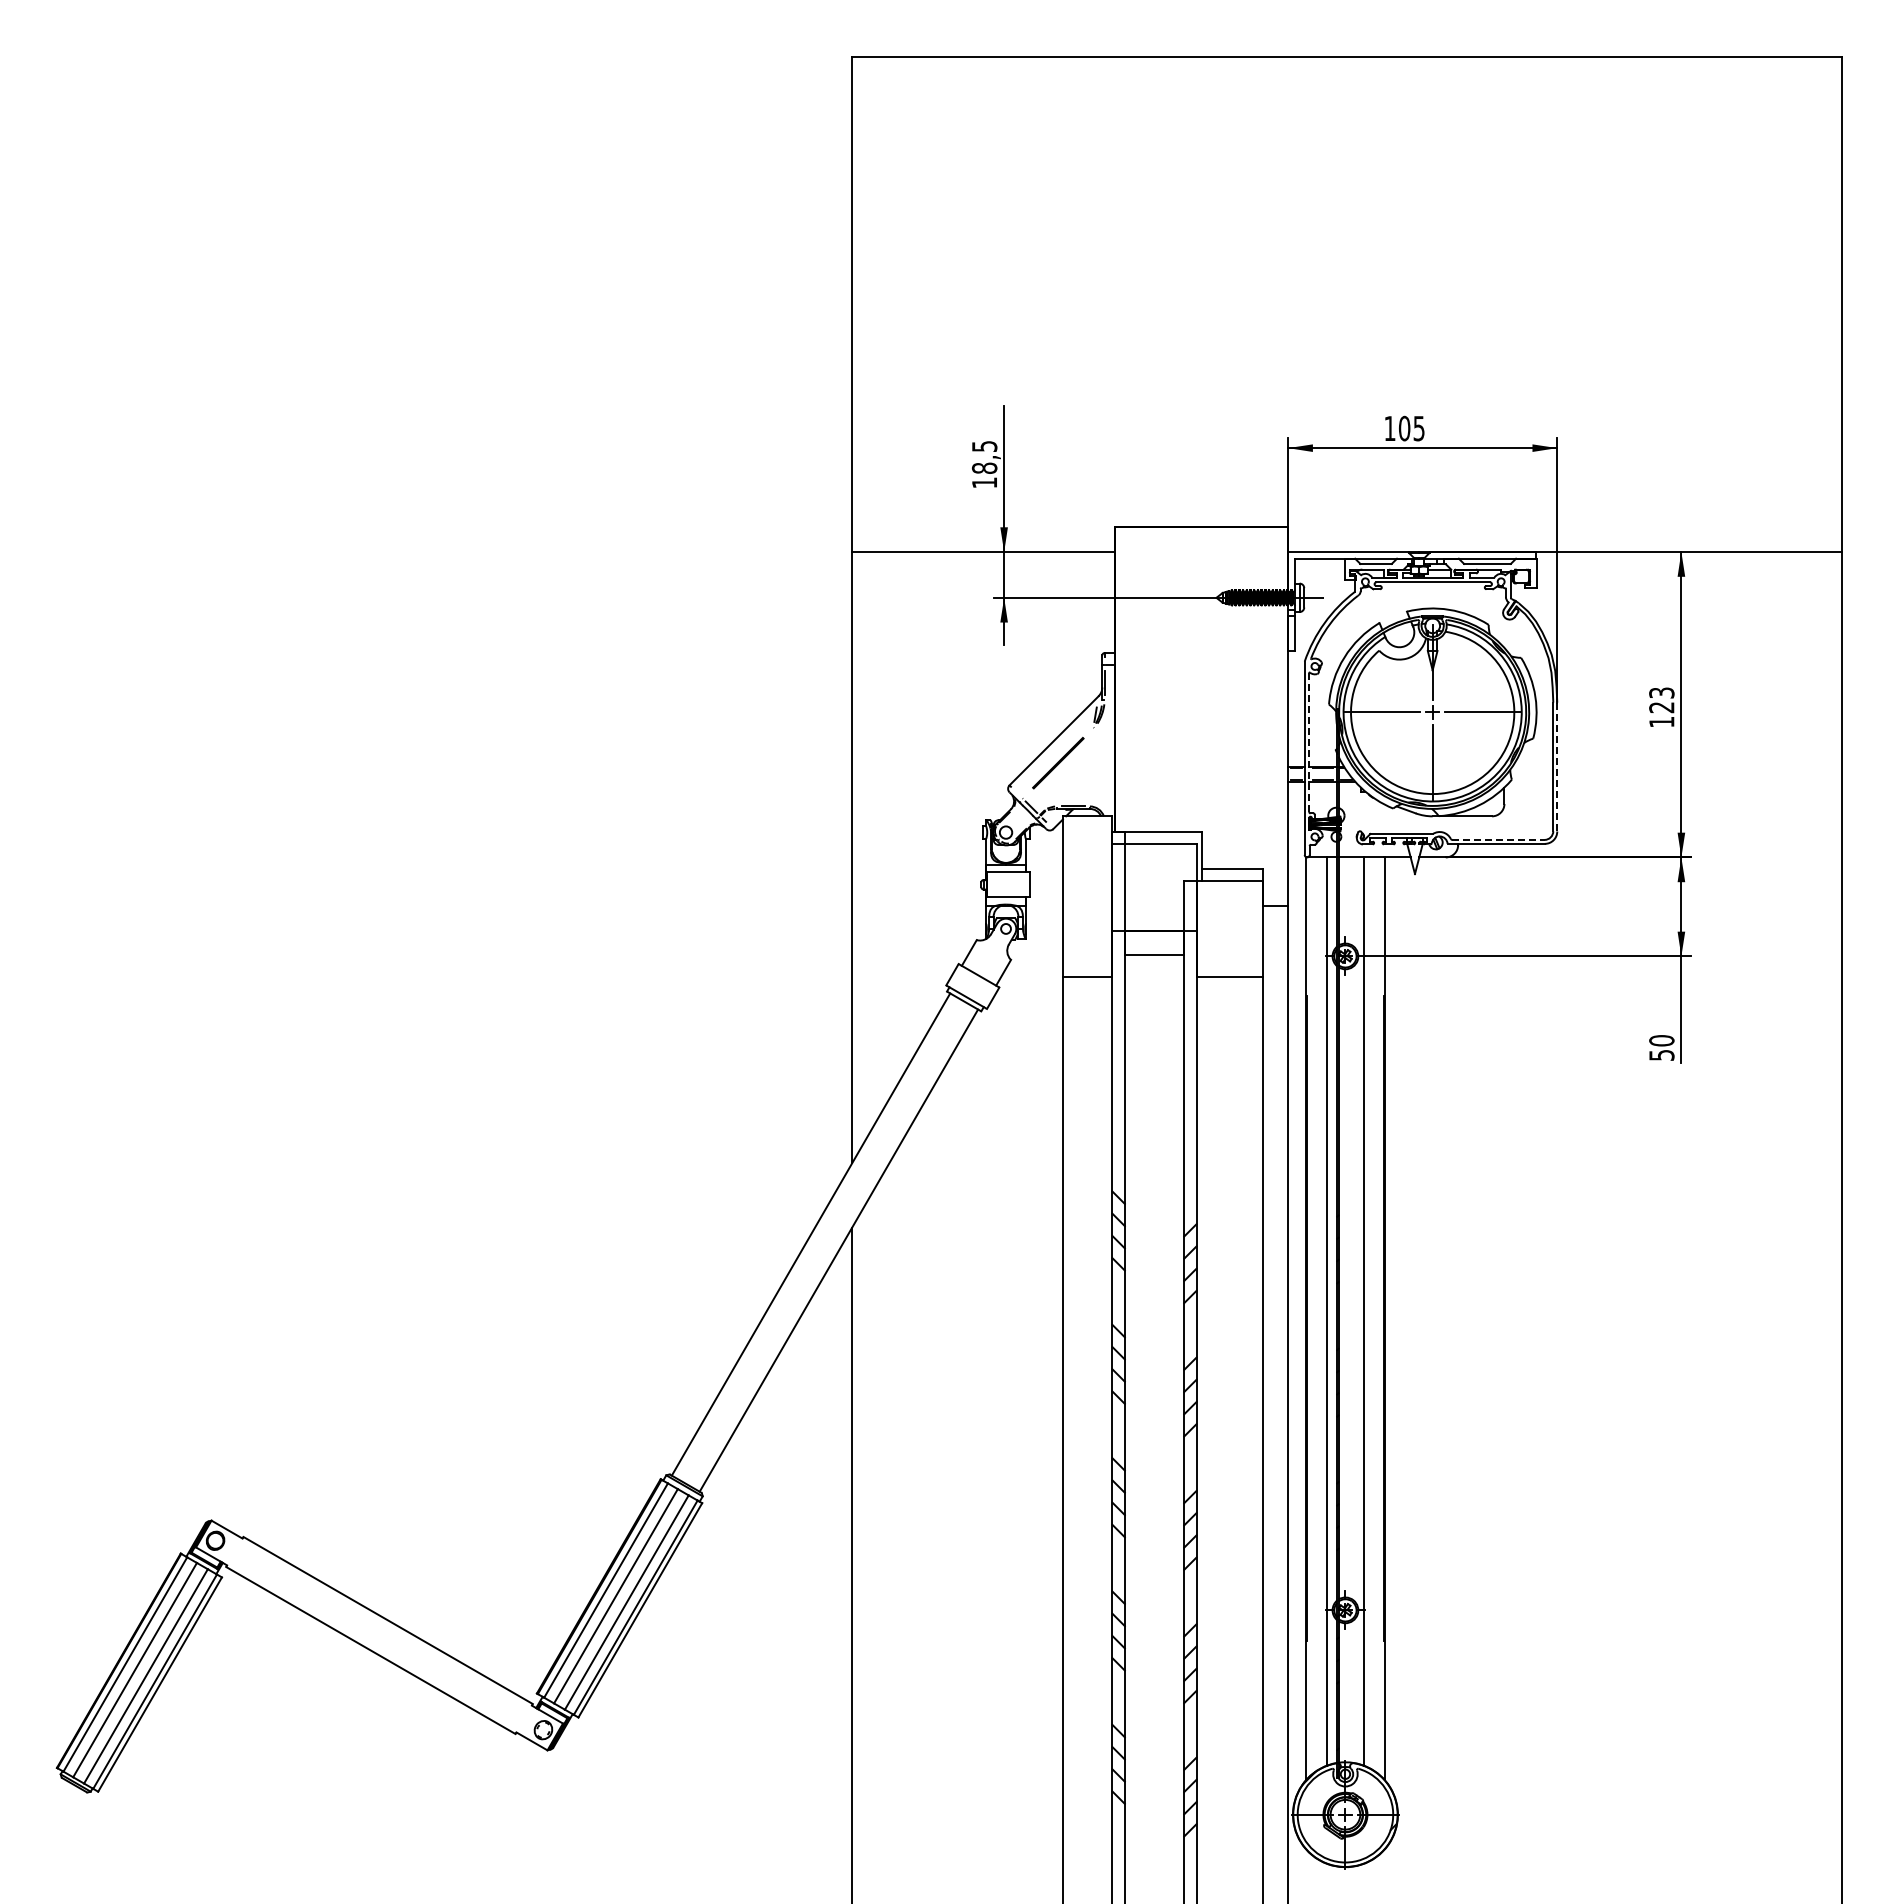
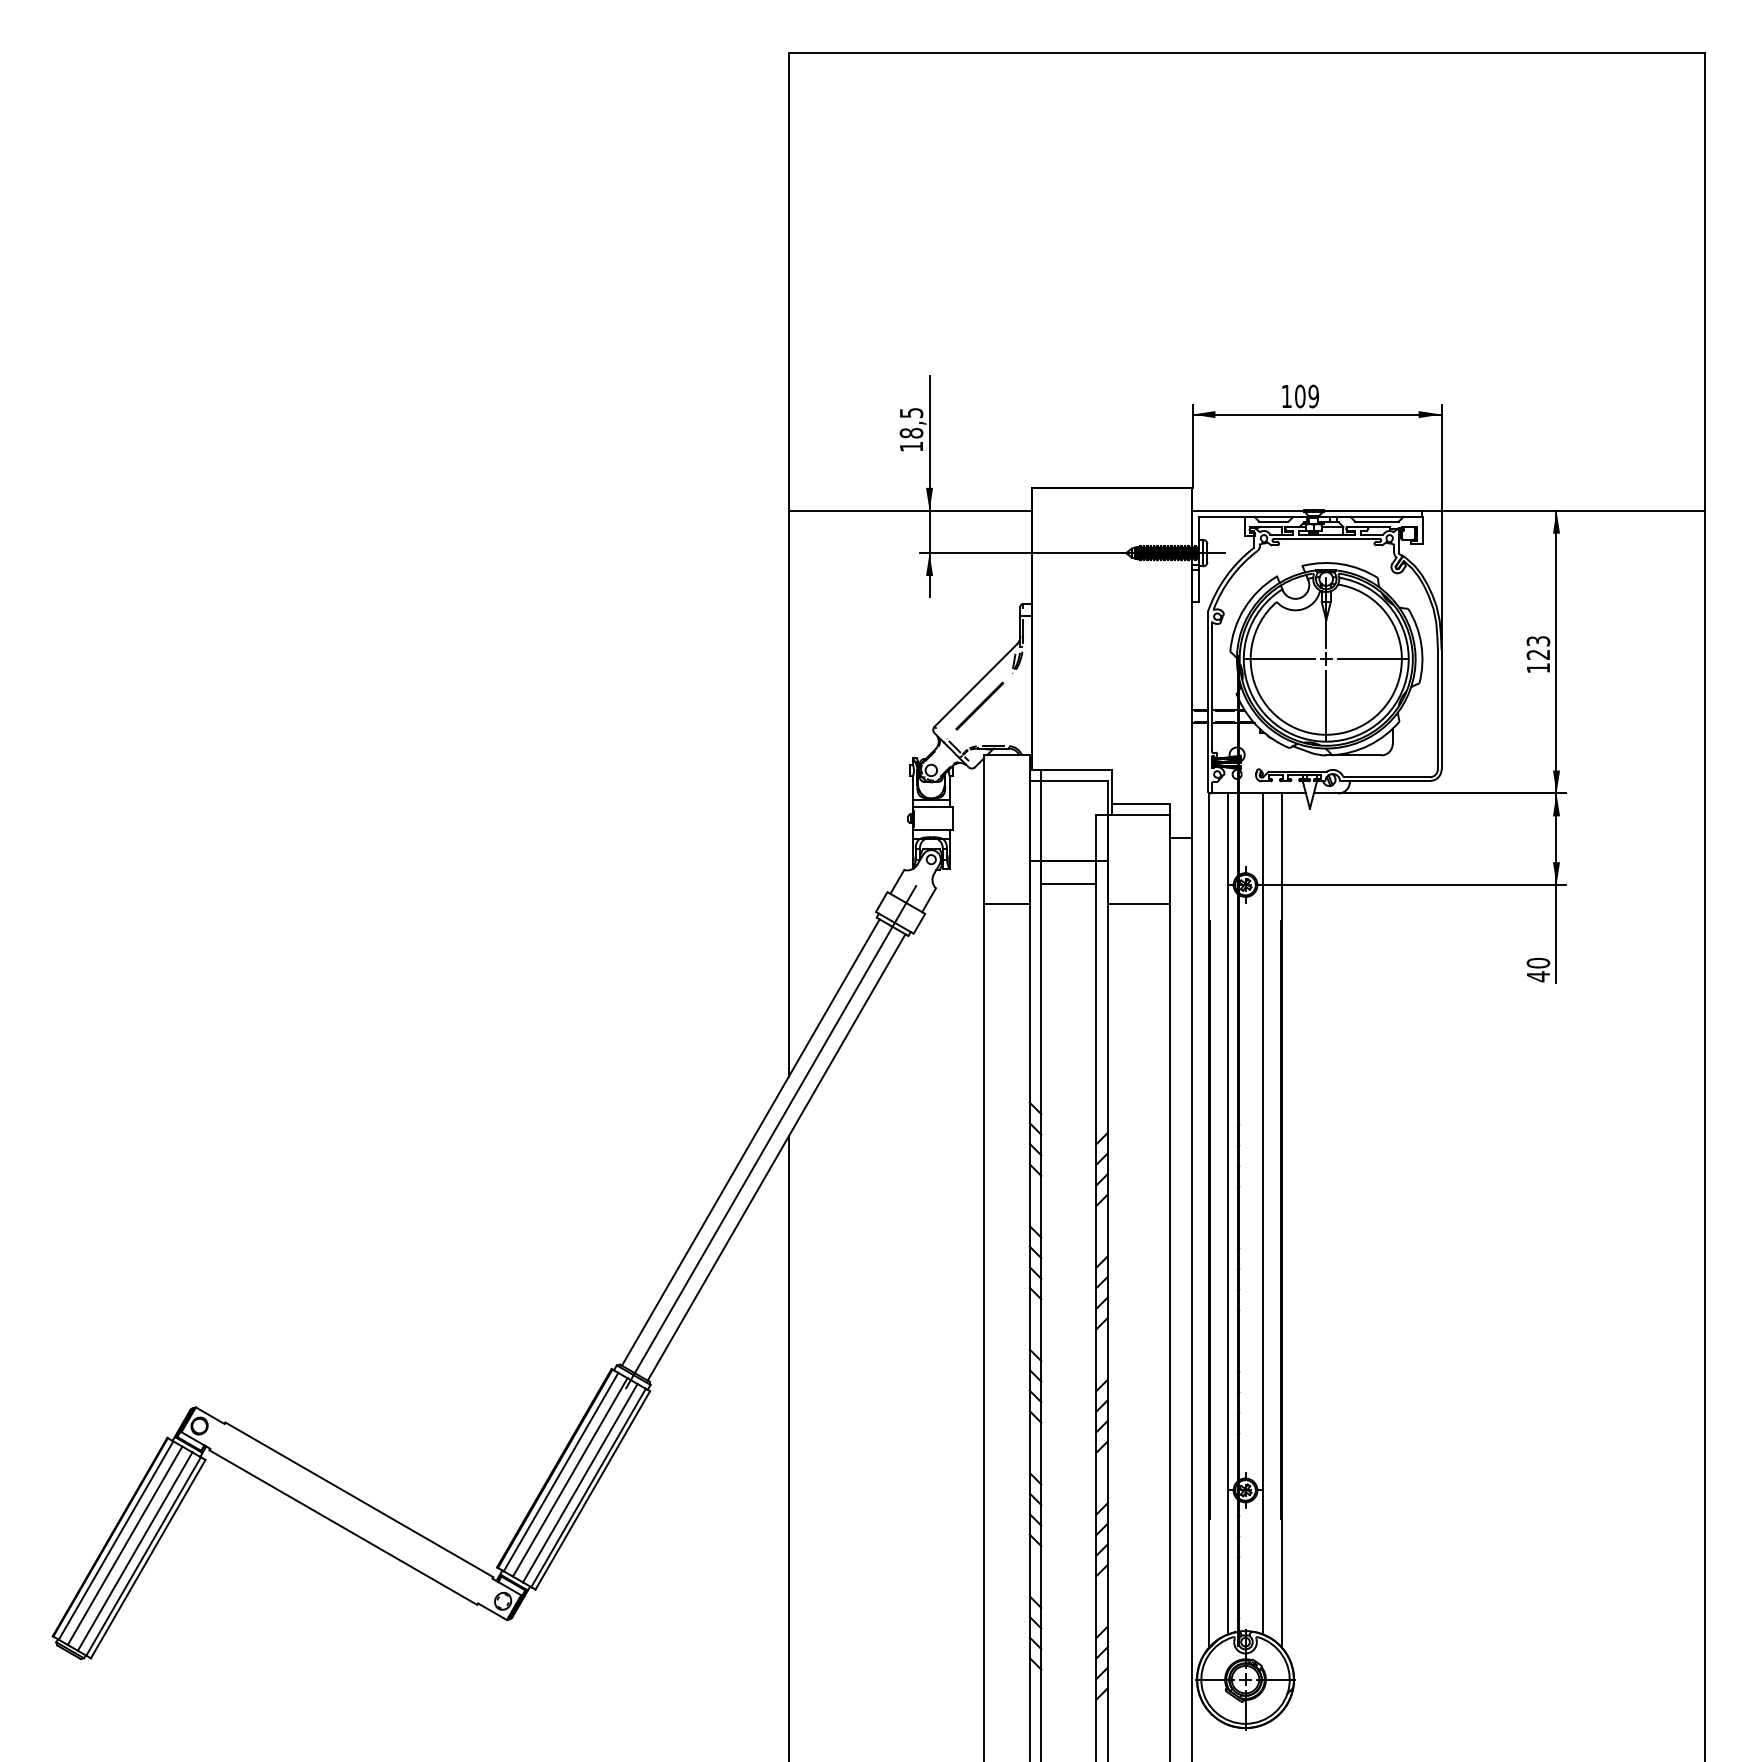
text: (1418, 428) -> (1313, 396), 105 -> 109
line: (1309, 743) -> (1212, 687), dashed -> solid
line: (1557, 767) -> (1441, 710), dashed -> solid
line: (1499, 839) -> (1388, 776), dashed -> solid
text: (1661, 1055) -> (1538, 976), 50 -> 40
line: (825, 1241) -> (764, 1148), added

